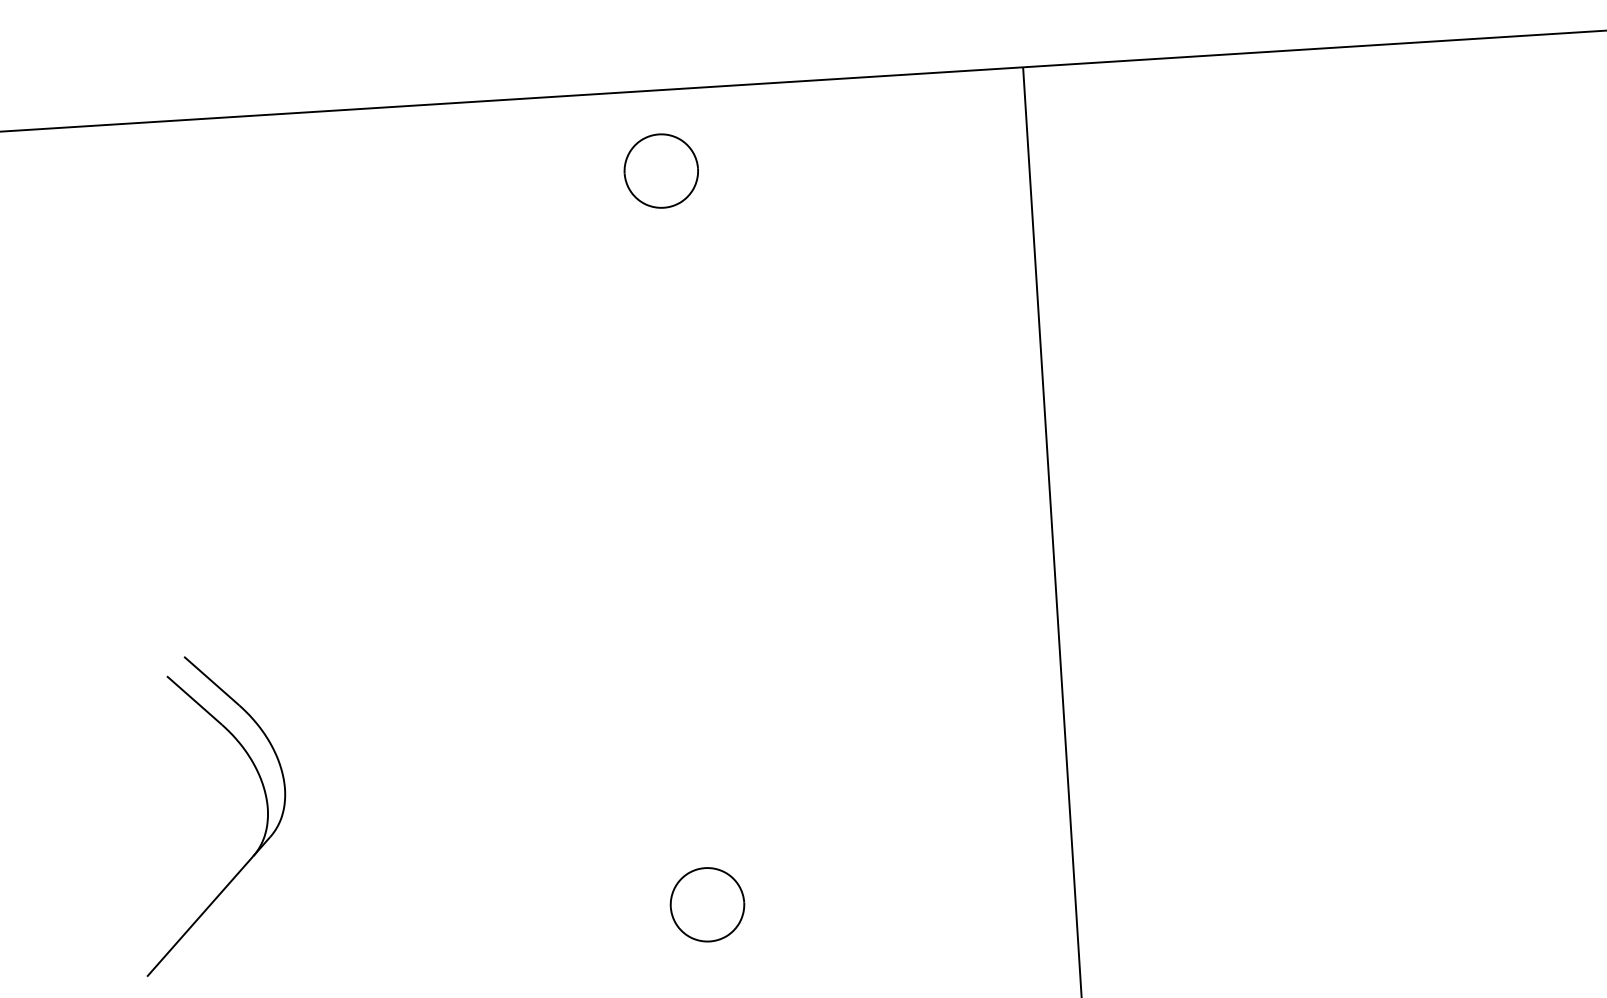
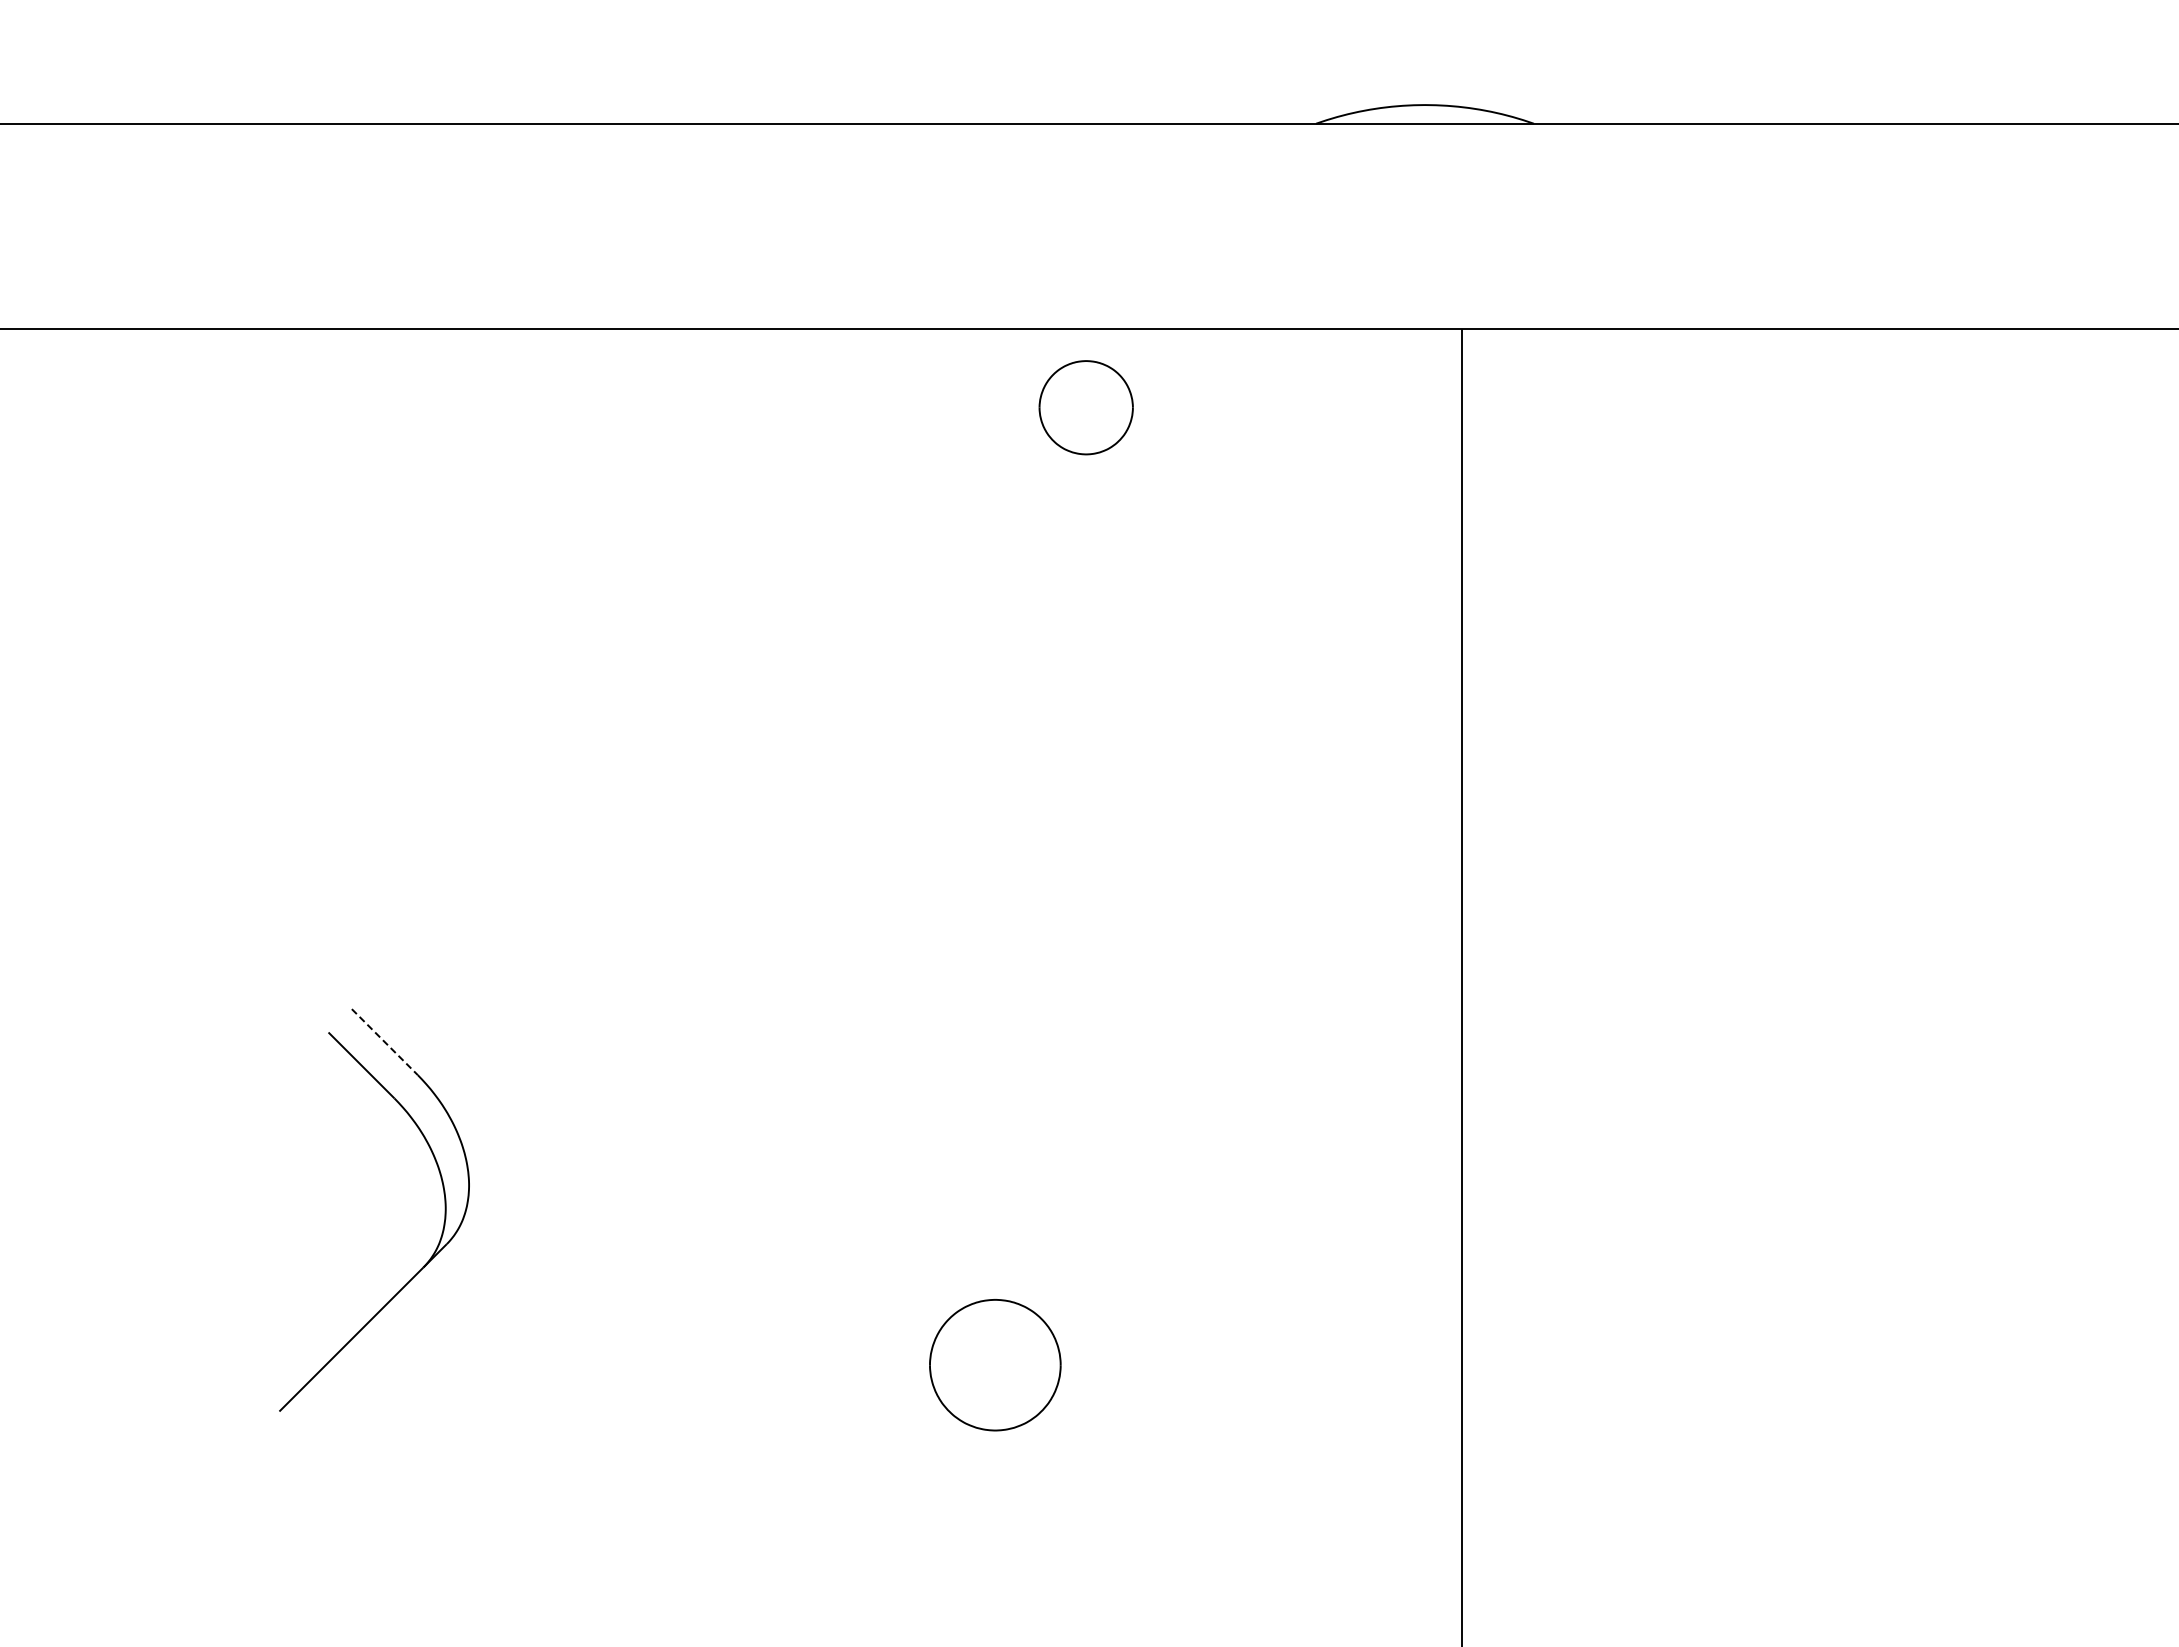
part: (660, 170) -> (1085, 407), moved
line: (211, 681) -> (384, 1042), solid -> dashed
part: (706, 904) -> (994, 1364), size x1.4

